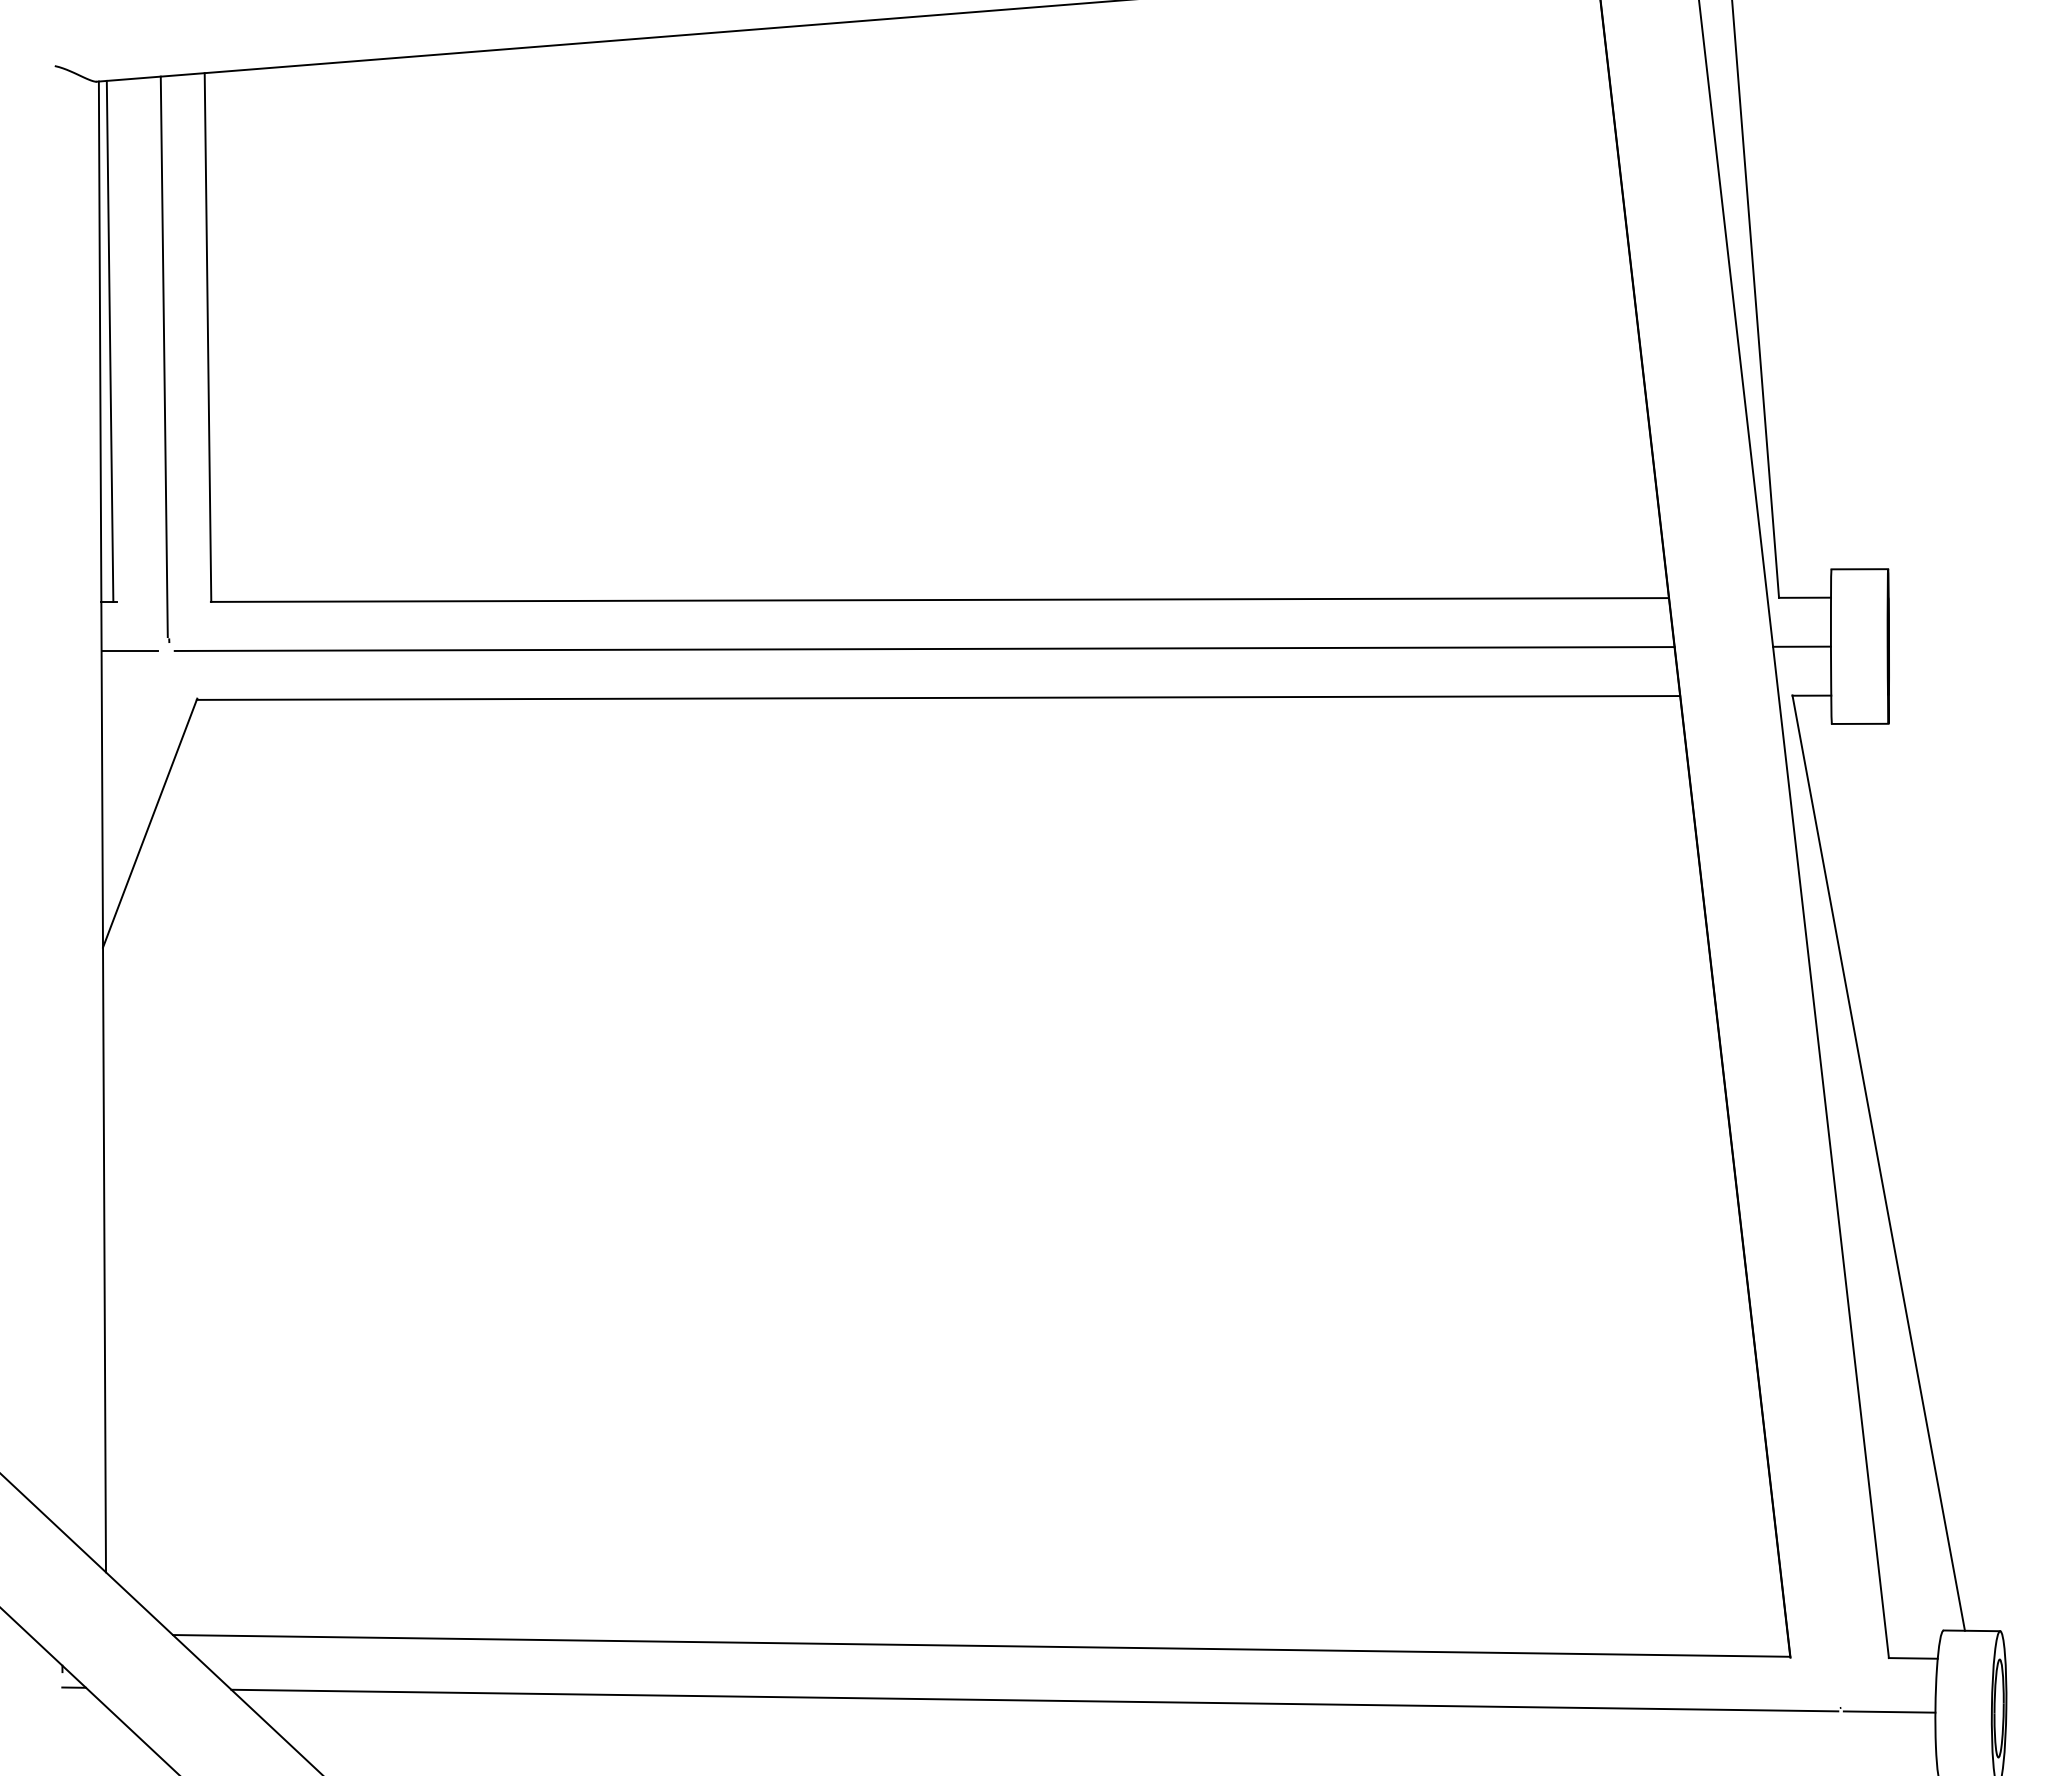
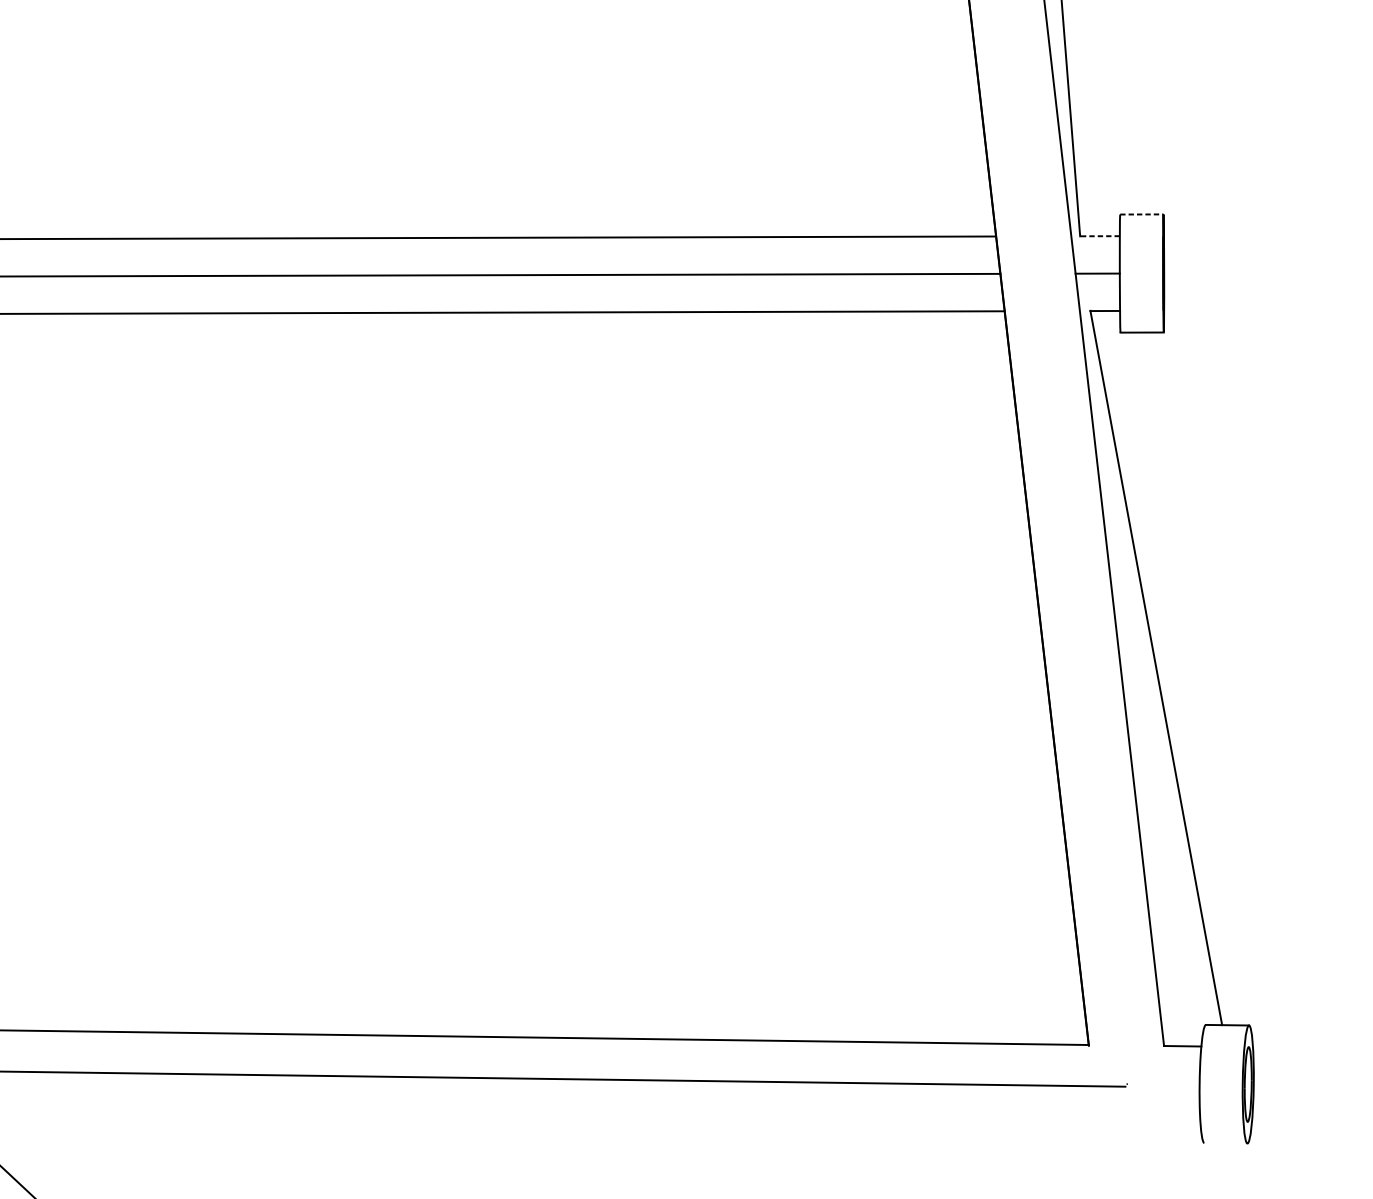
line: (1860, 569) -> (1142, 214), solid -> dashed
line: (1804, 597) -> (1099, 236), solid -> dashed
line: (1889, 1711) -> (1164, 1086), removed

